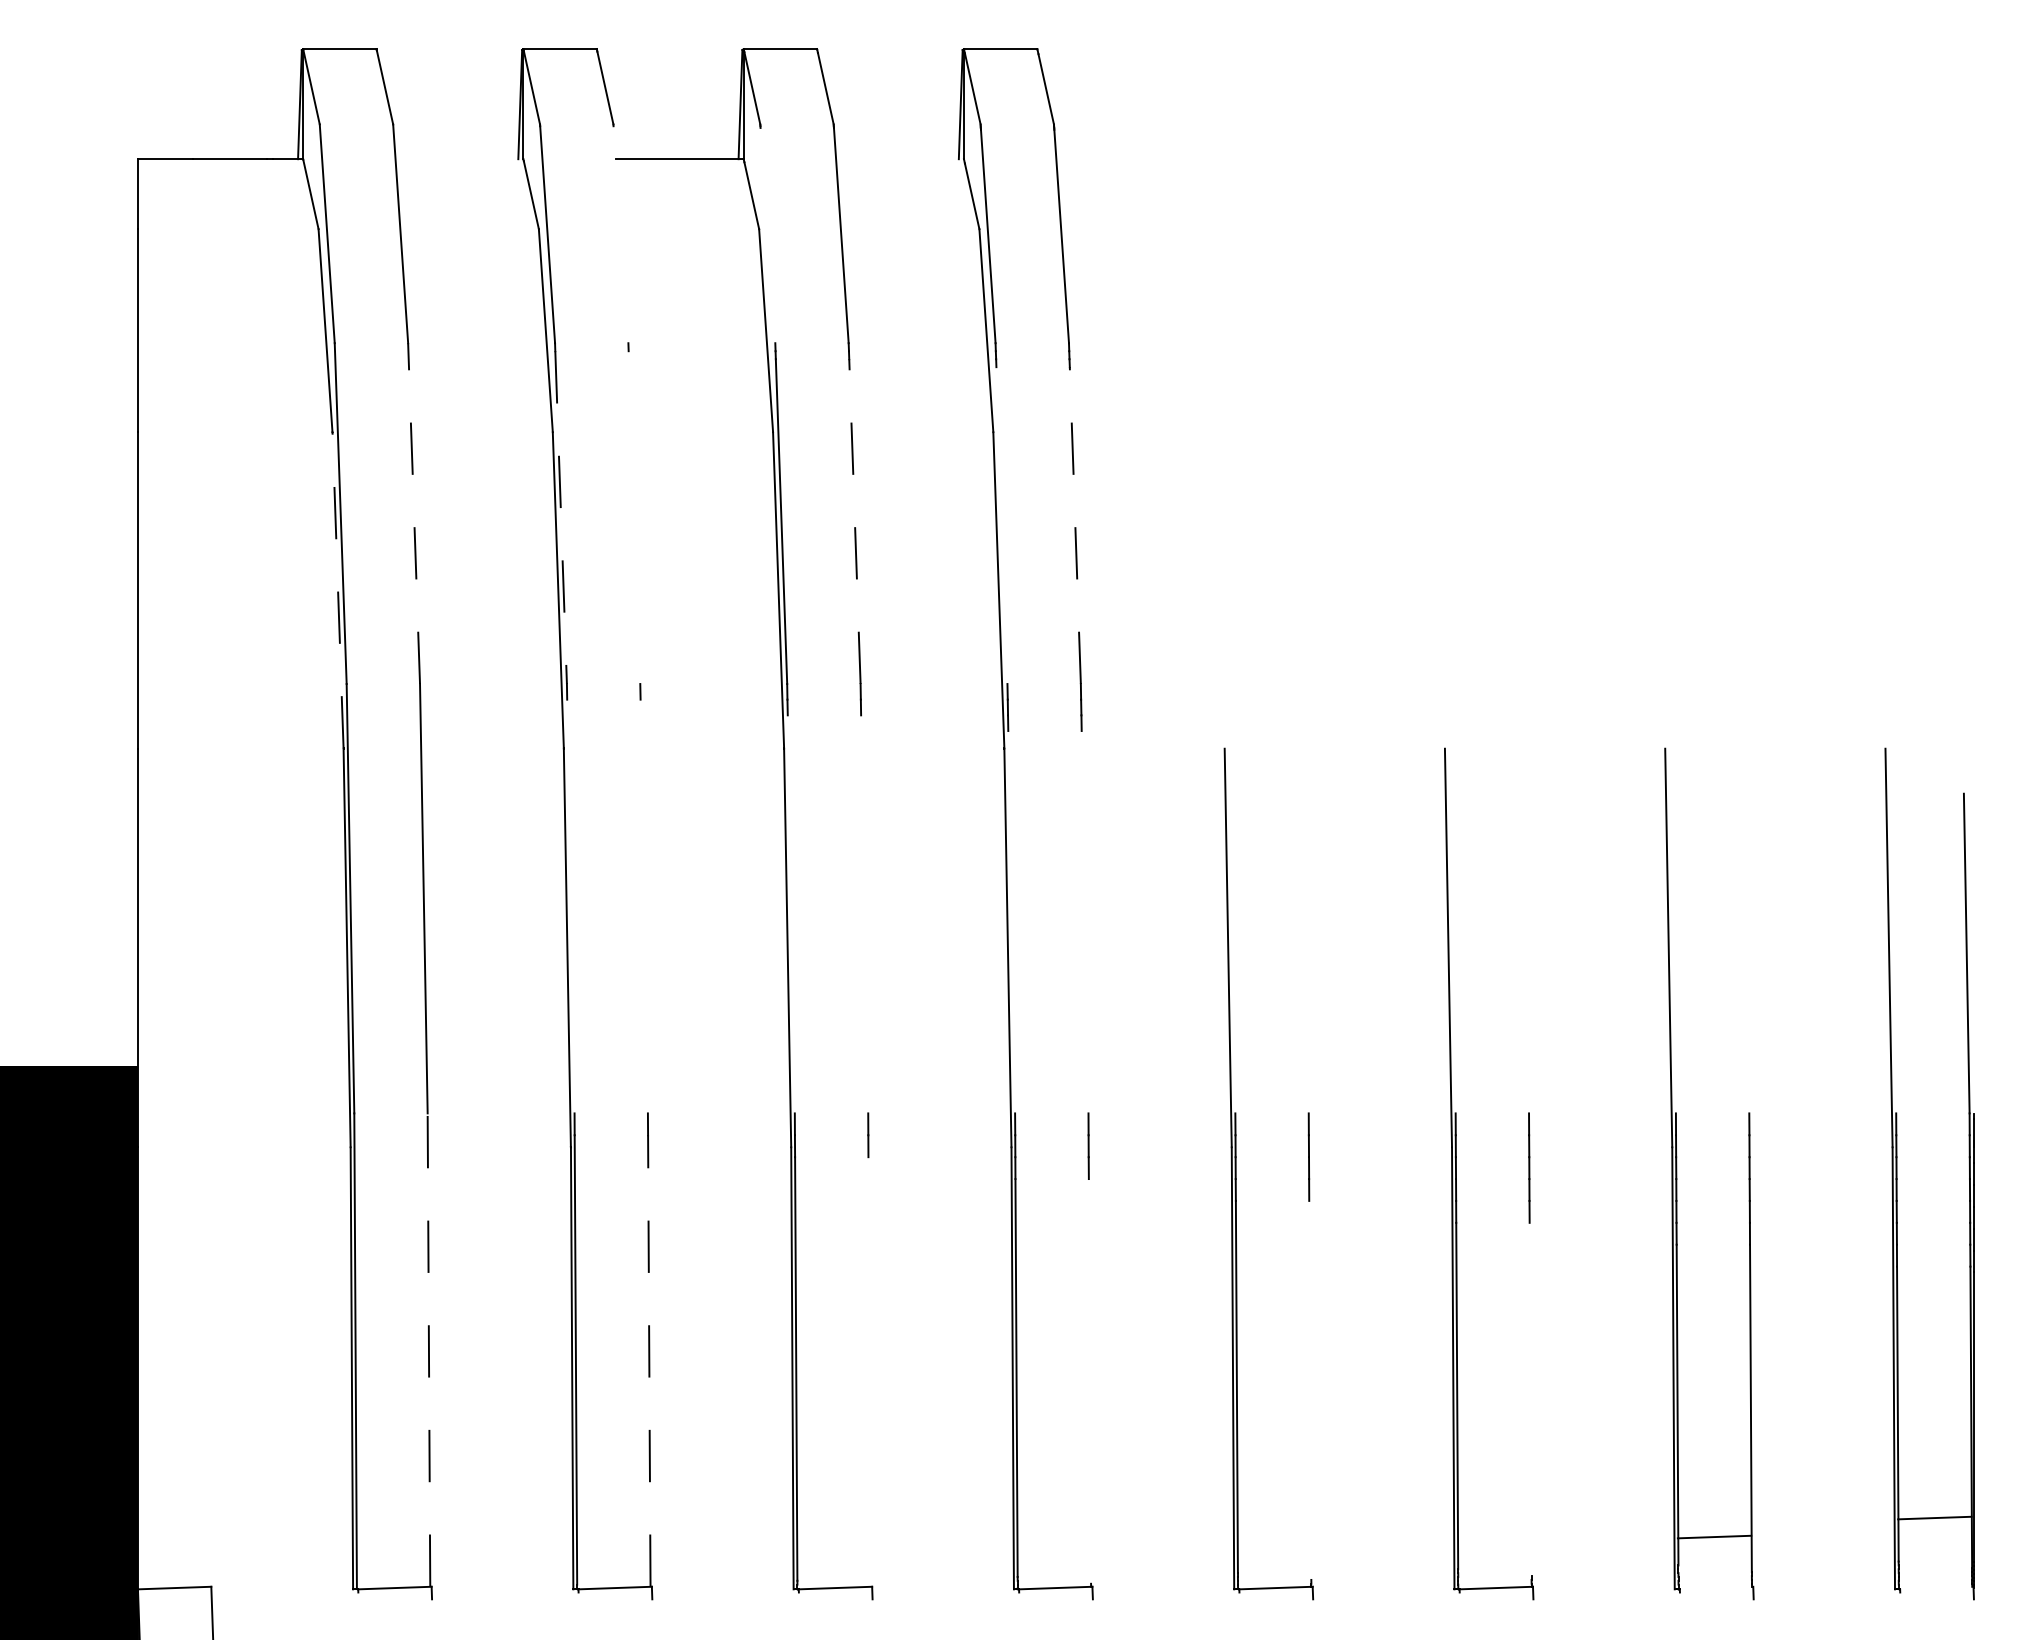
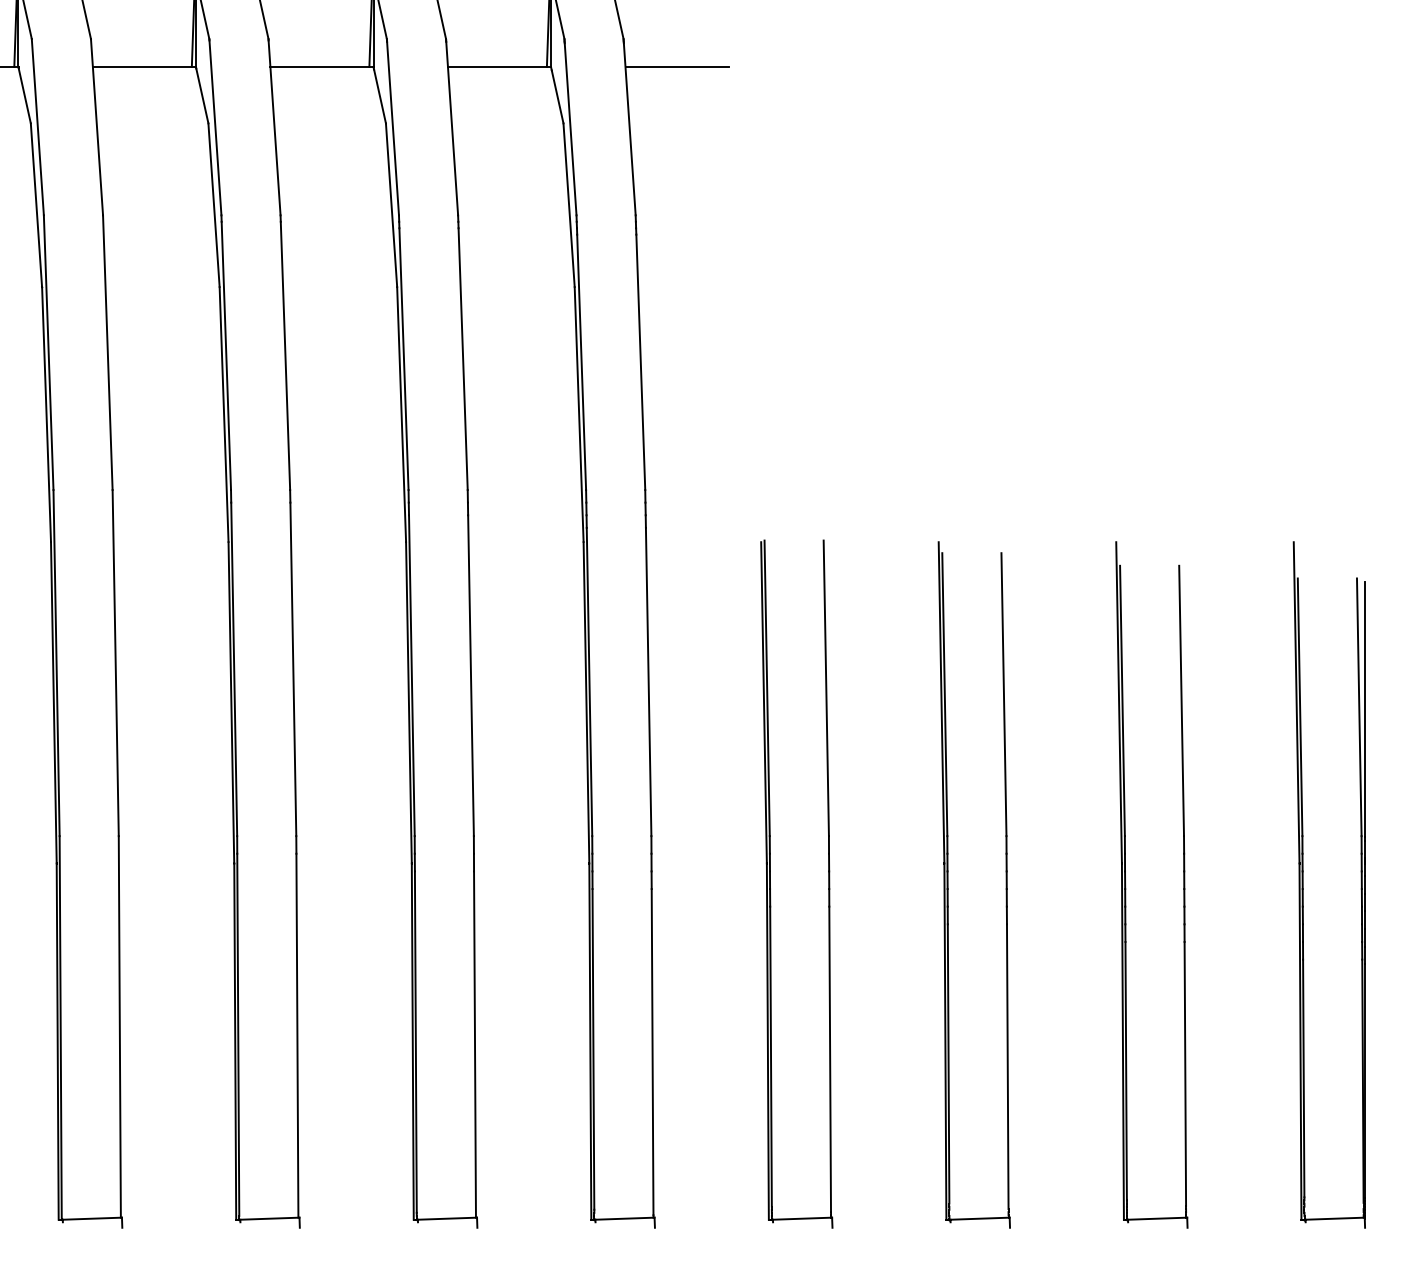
line: (459, 159) -> (144, 67), added
line: (899, 159) -> (499, 67), added
line: (1120, 159) -> (677, 67), added
line: (620, 234) -> (274, 127), added
line: (767, 235) -> (392, 128), added
line: (414, 513) -> (108, 352), dashed -> solid
line: (561, 517) -> (226, 355), dashed -> solid
line: (634, 517) -> (285, 355), added
line: (854, 521) -> (462, 359), dashed -> solid
line: (1001, 525) -> (581, 362), added
line: (1075, 525) -> (640, 362), dashed -> solid
line: (338, 589) -> (46, 413), dashed -> solid
line: (570, 906) -> (233, 669), added
line: (643, 906) -> (292, 669), added
line: (790, 914) -> (411, 675), added
line: (864, 914) -> (470, 675), added
line: (1011, 922) -> (589, 682), added
line: (1084, 922) -> (648, 682), added
line: (1231, 929) -> (766, 687), added
line: (1305, 929) -> (826, 687), added
line: (1452, 937) -> (944, 694), added
line: (1525, 937) -> (1003, 694), added
line: (1672, 945) -> (1122, 700), added
line: (1746, 945) -> (1181, 700), added
line: (1893, 953) -> (1300, 707), added
line: (1973, 955) -> (1364, 708), added
line: (428, 1350) -> (119, 1027), dashed -> solid
line: (649, 1361) -> (297, 1036), dashed -> solid
line: (869, 1371) -> (474, 1044), added
line: (1089, 1381) -> (652, 1052), added
line: (1310, 1389) -> (830, 1058), added
line: (1530, 1399) -> (1007, 1066), added
line: (1934, 1517) -> (1334, 1218), moved
line: (1714, 1536) -> (1157, 1218), moved

